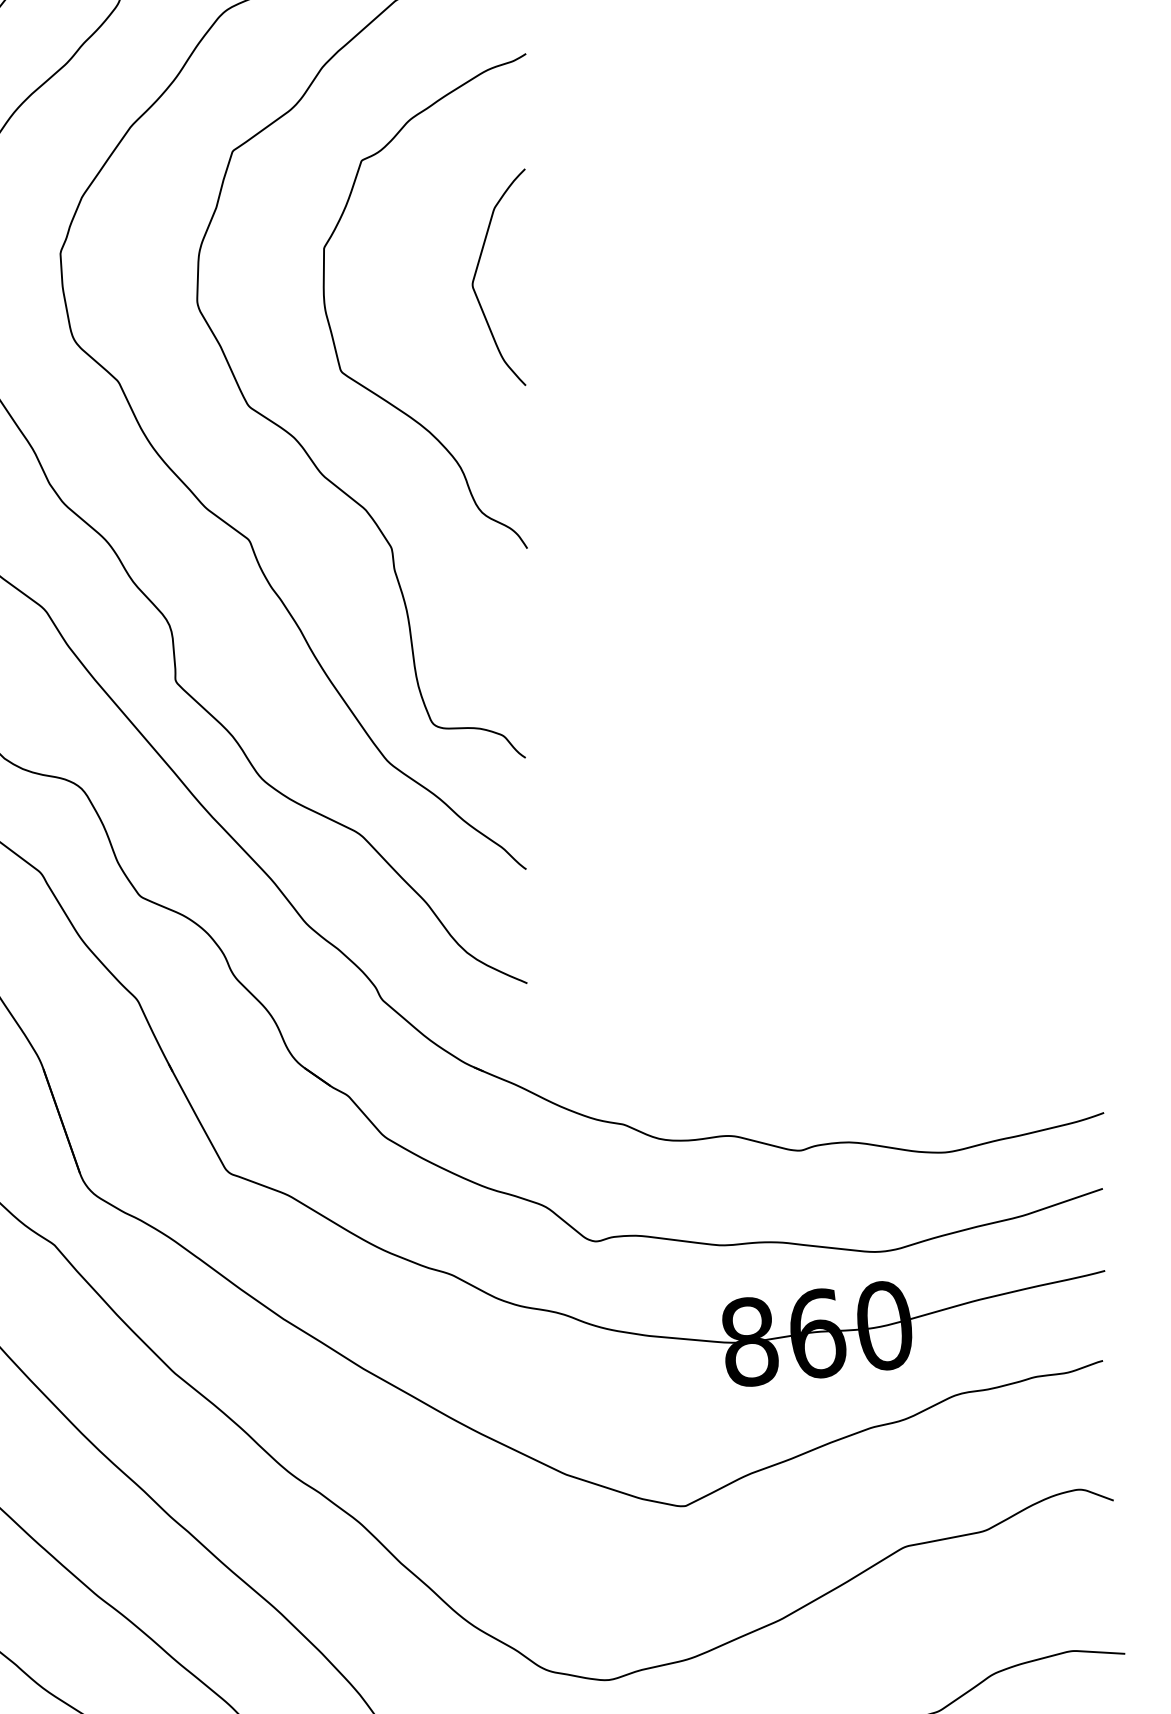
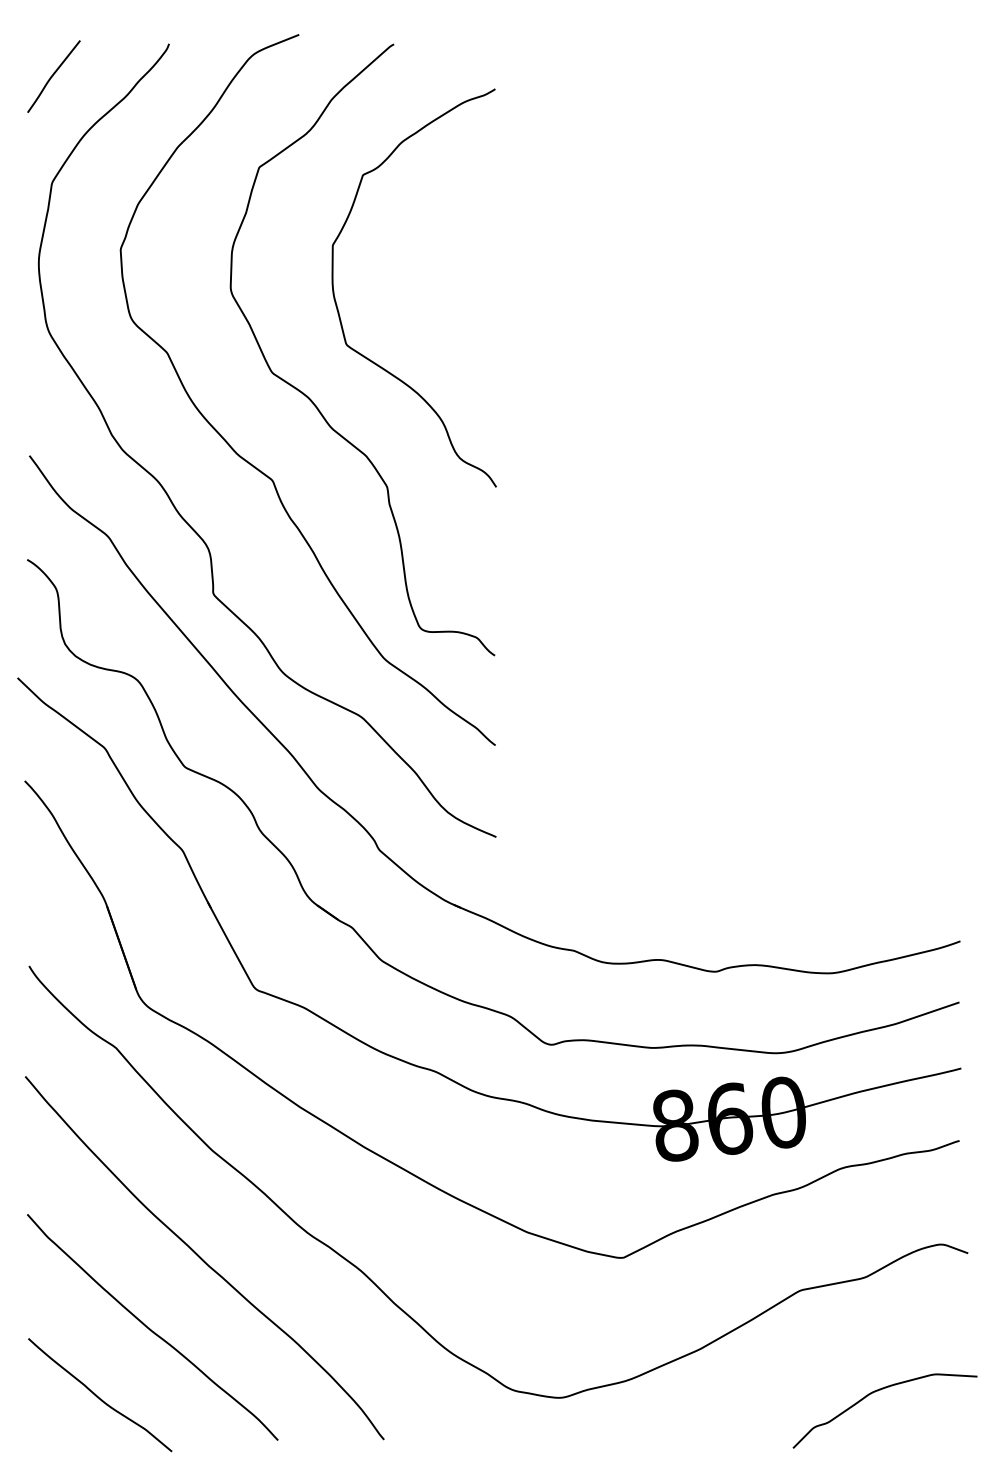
curve: (477, 270) -> (456, 263), removed

